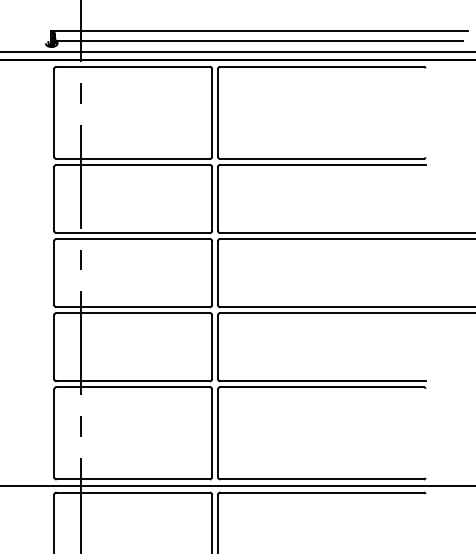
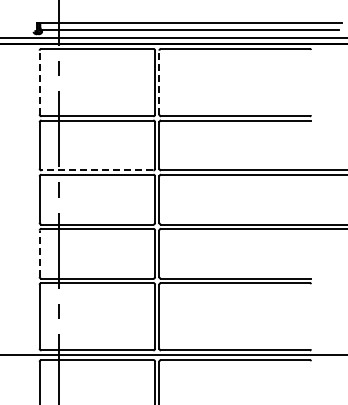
line: (53, 112) -> (39, 82), solid -> dashed
line: (218, 112) -> (159, 82), solid -> dashed
line: (133, 233) -> (97, 170), solid -> dashed
line: (53, 346) -> (39, 253), solid -> dashed

